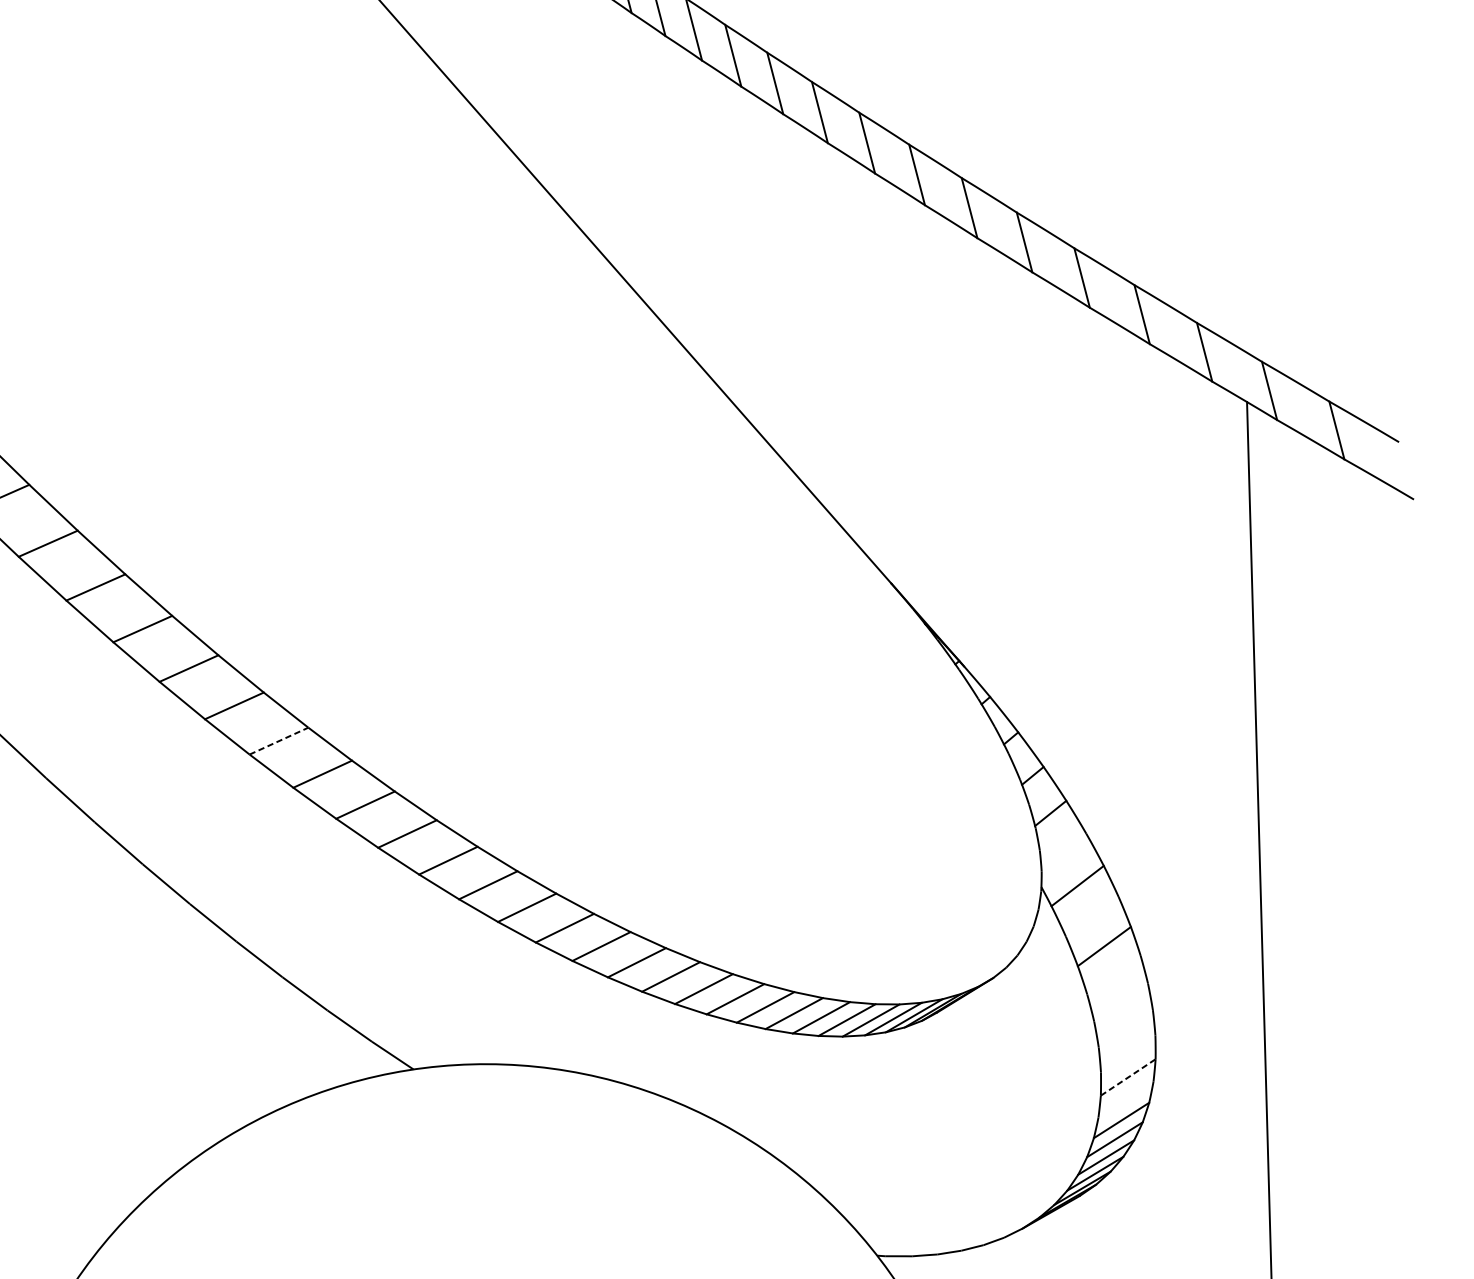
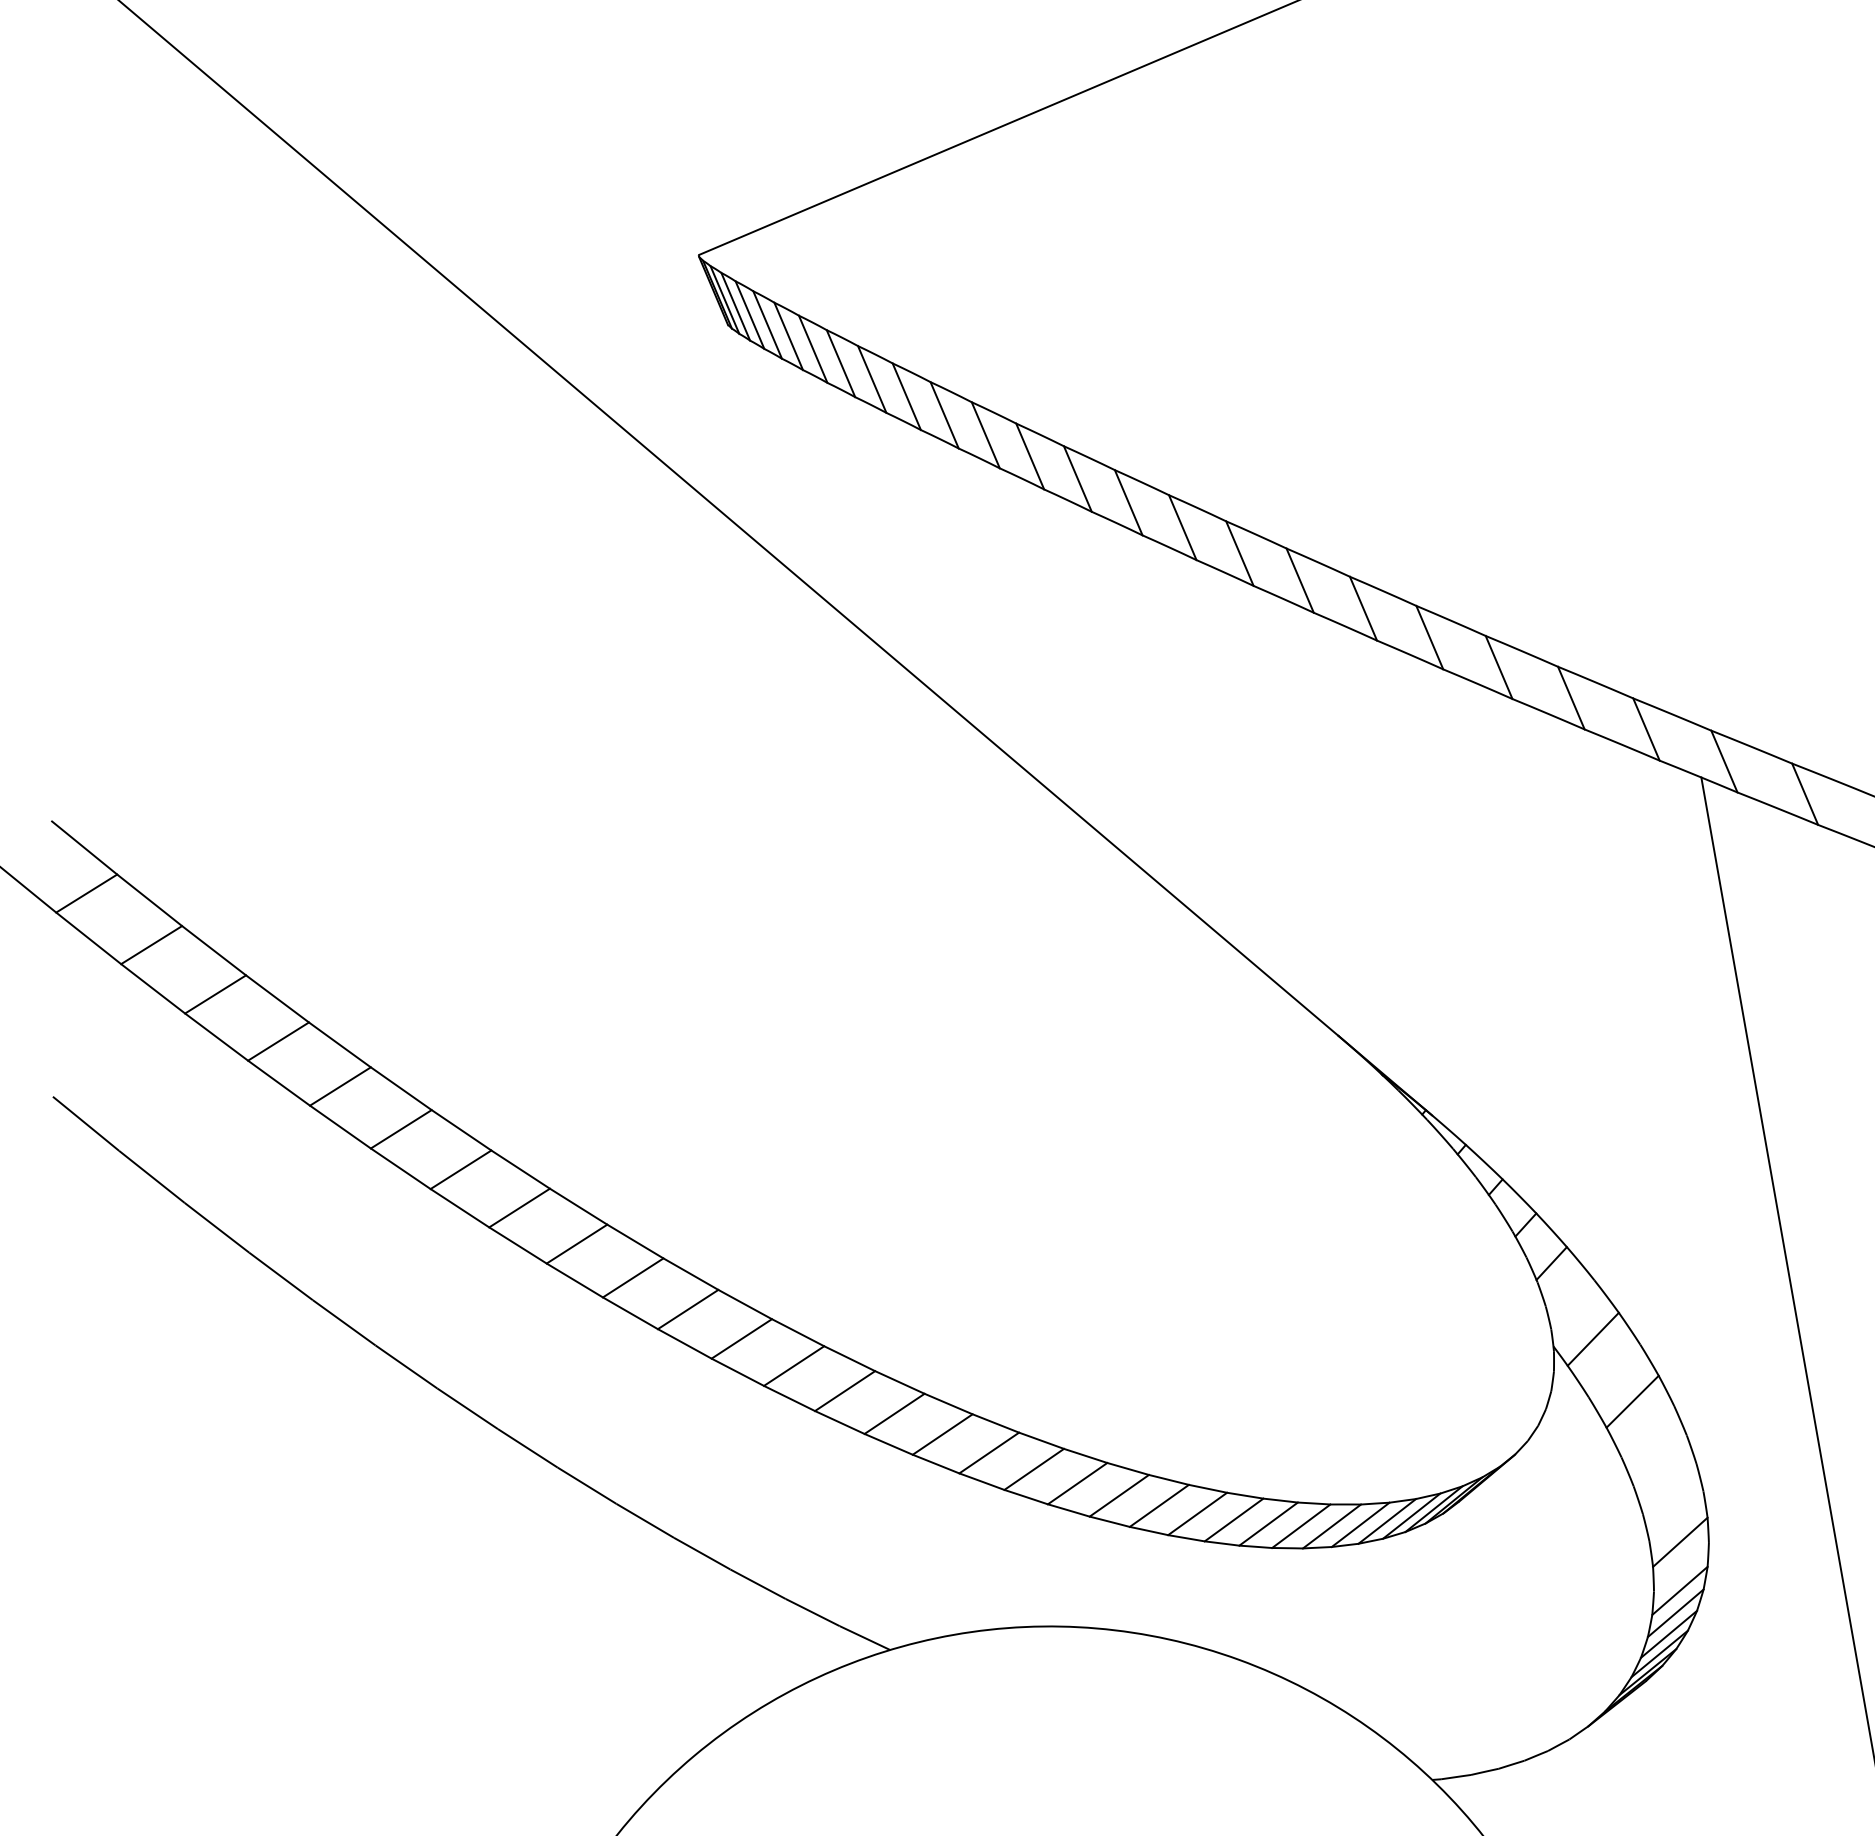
line: (279, 741) -> (688, 1309), dashed -> solid
line: (1128, 1077) -> (1680, 1542), dashed -> solid

